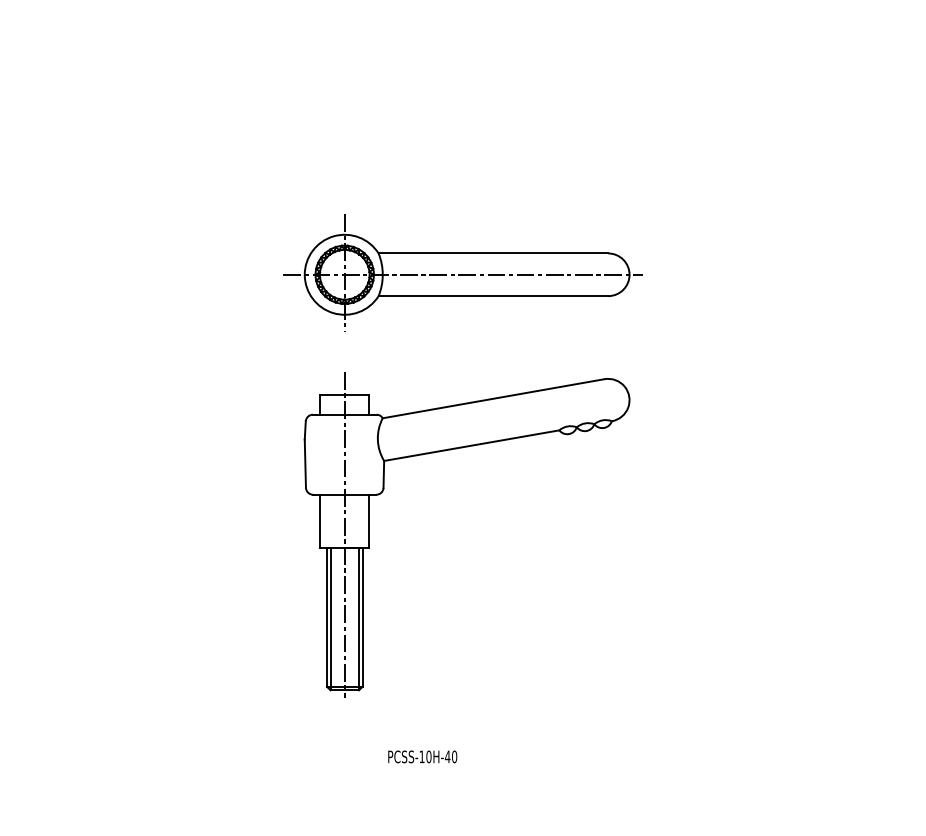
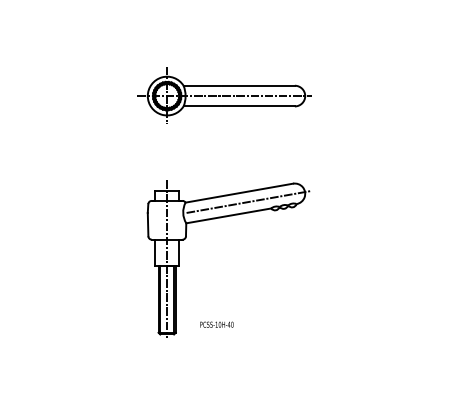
part: (463, 273) -> (224, 95), moved
line: (512, 415) -> (248, 201), added
text: (421, 756) -> (216, 324), moved

